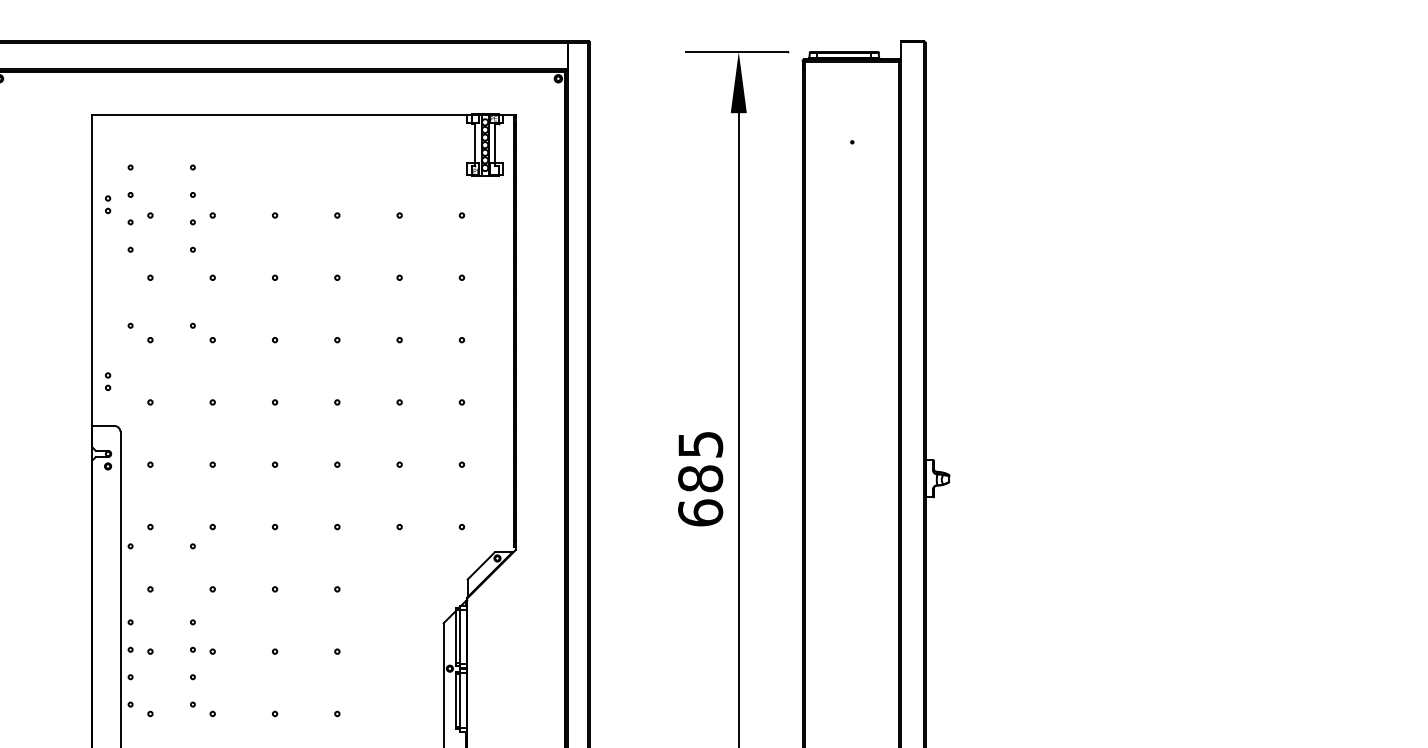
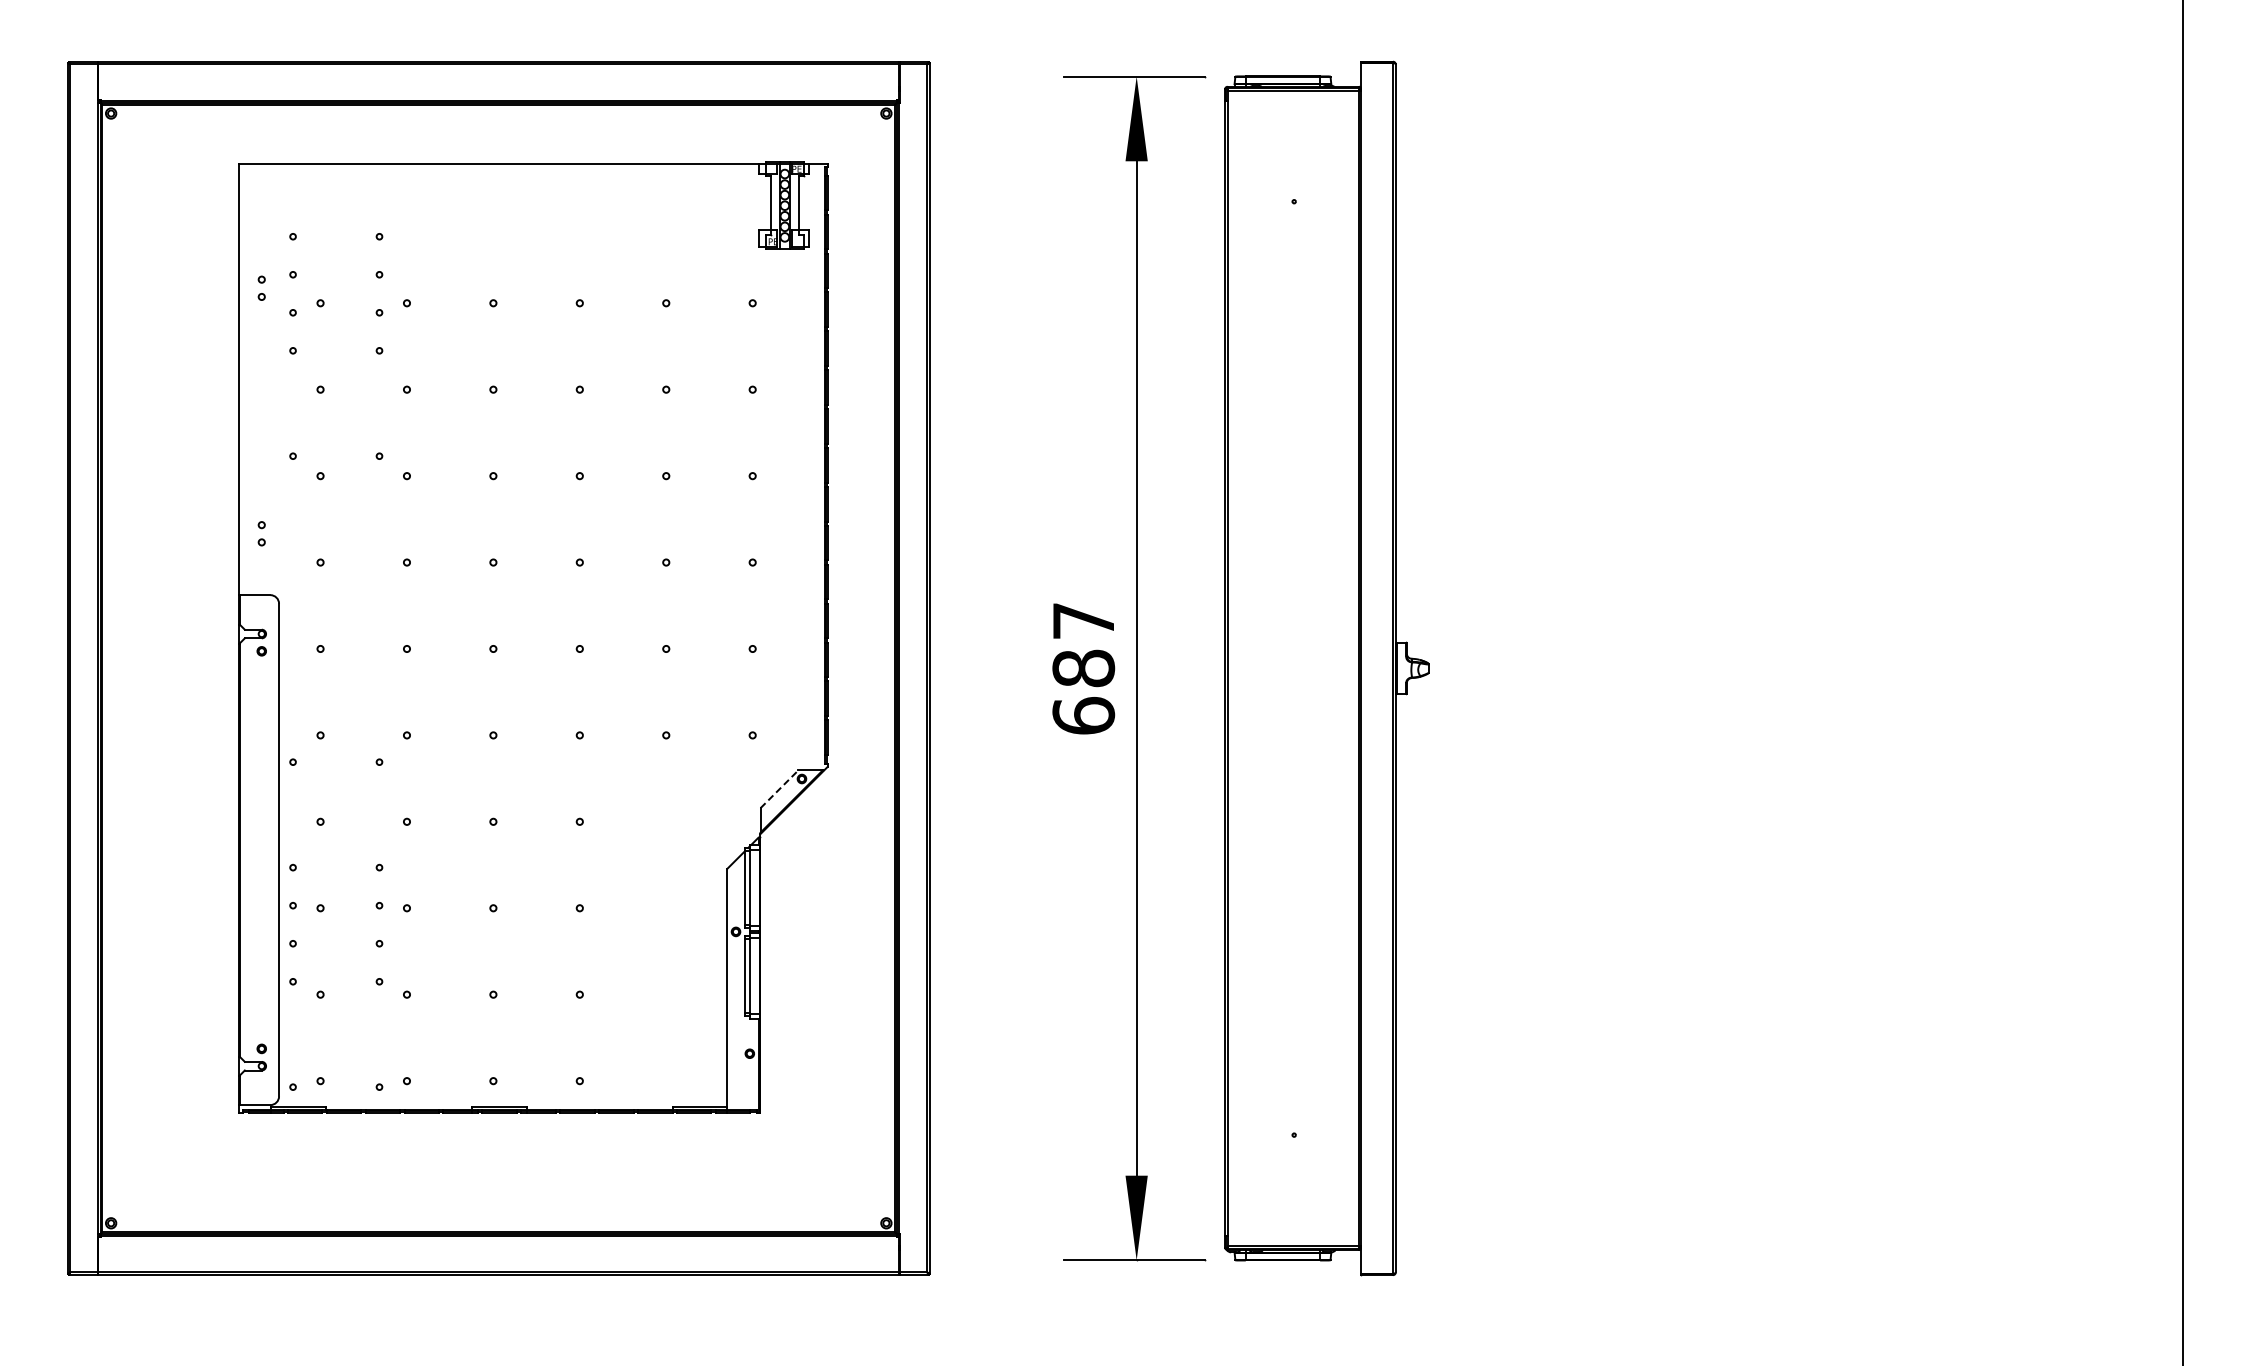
text: (701, 444) -> (1084, 620), 685 -> 687
line: (481, 566) -> (779, 789), solid -> dashed

